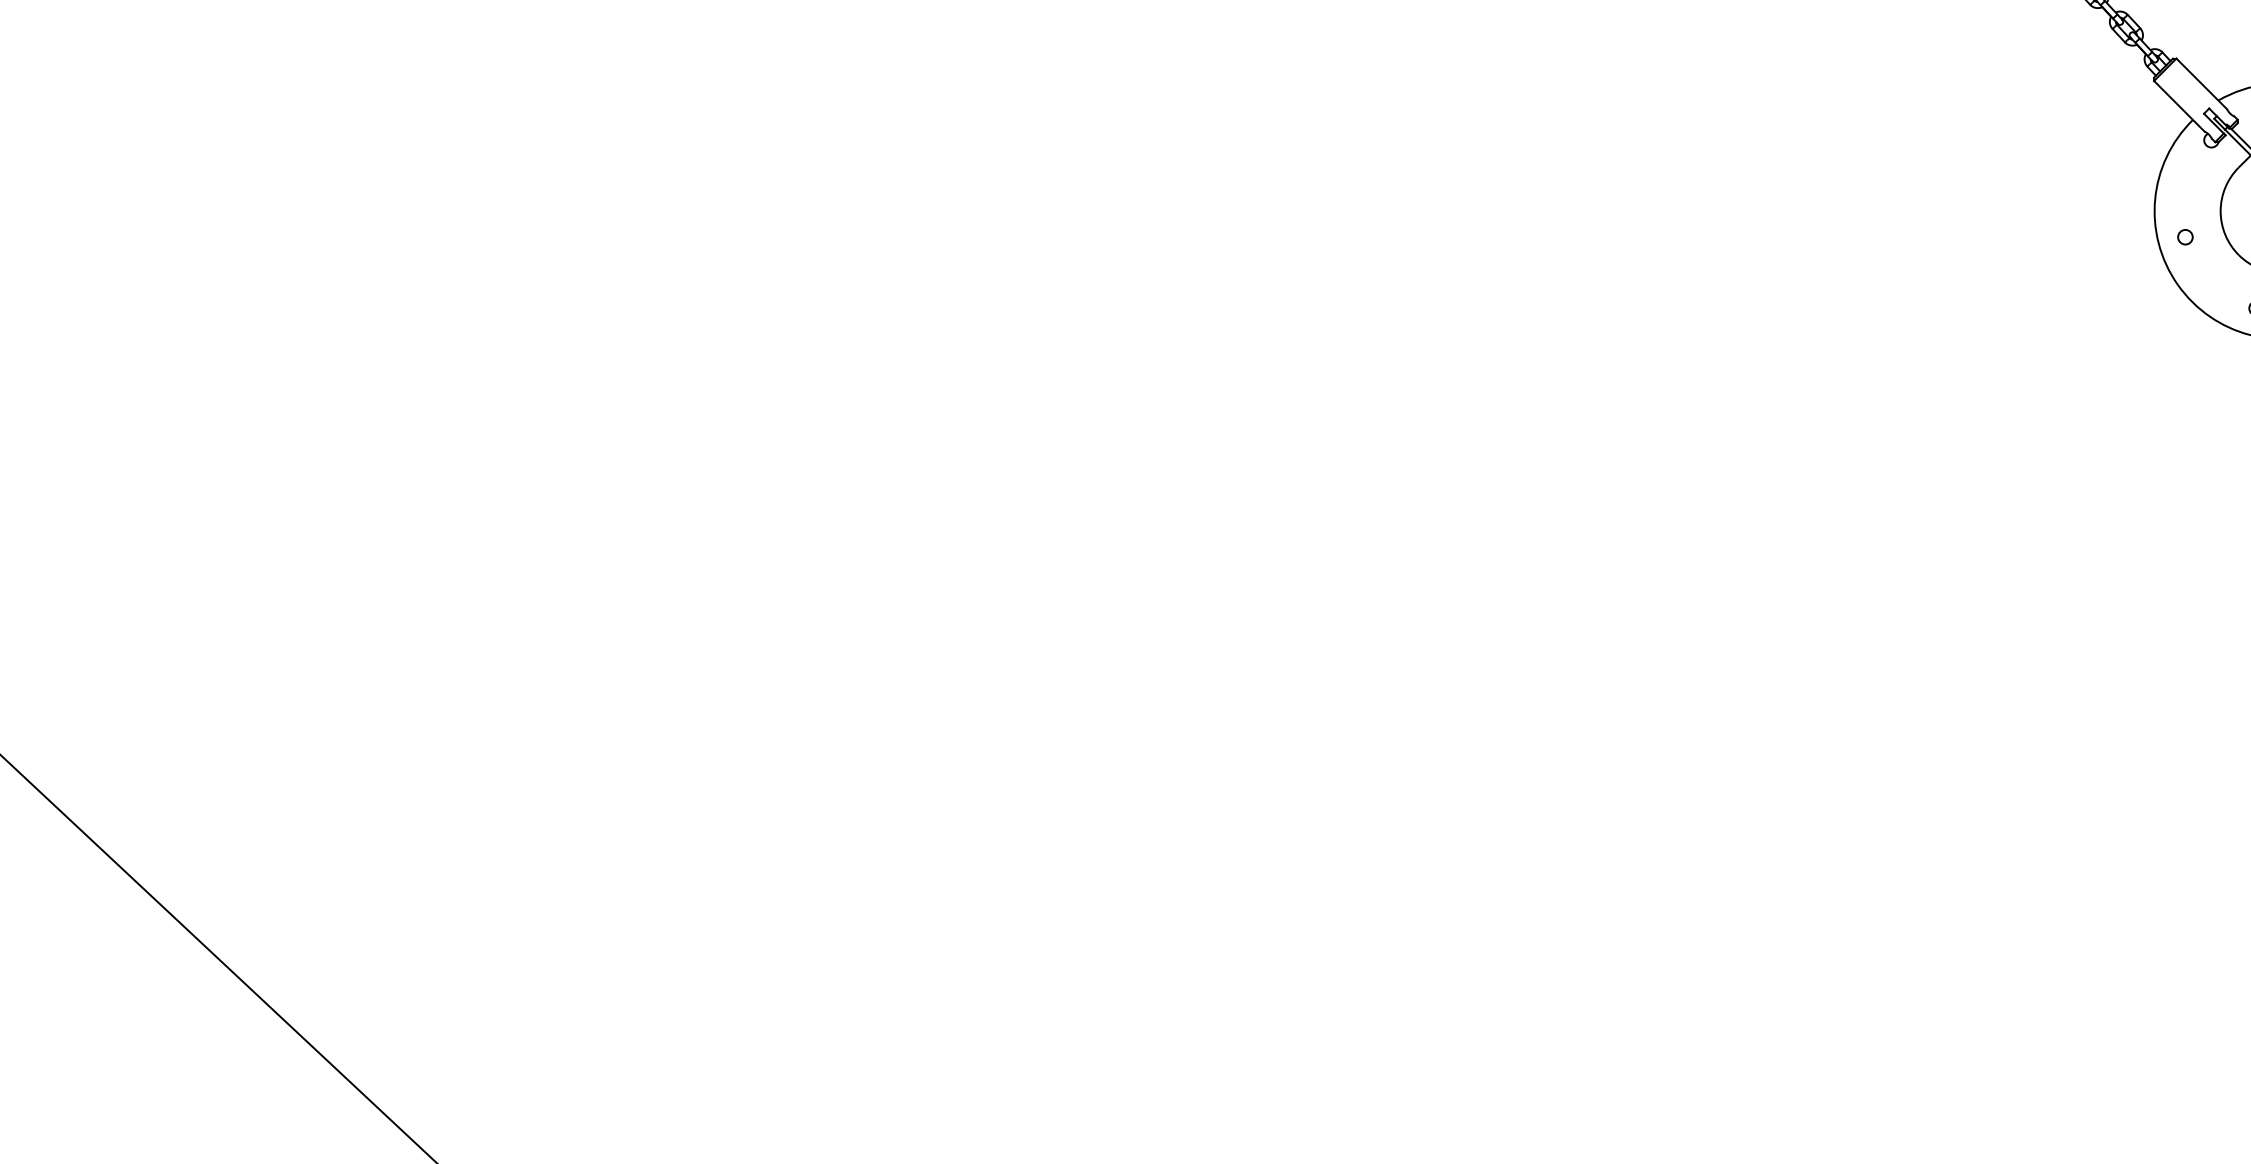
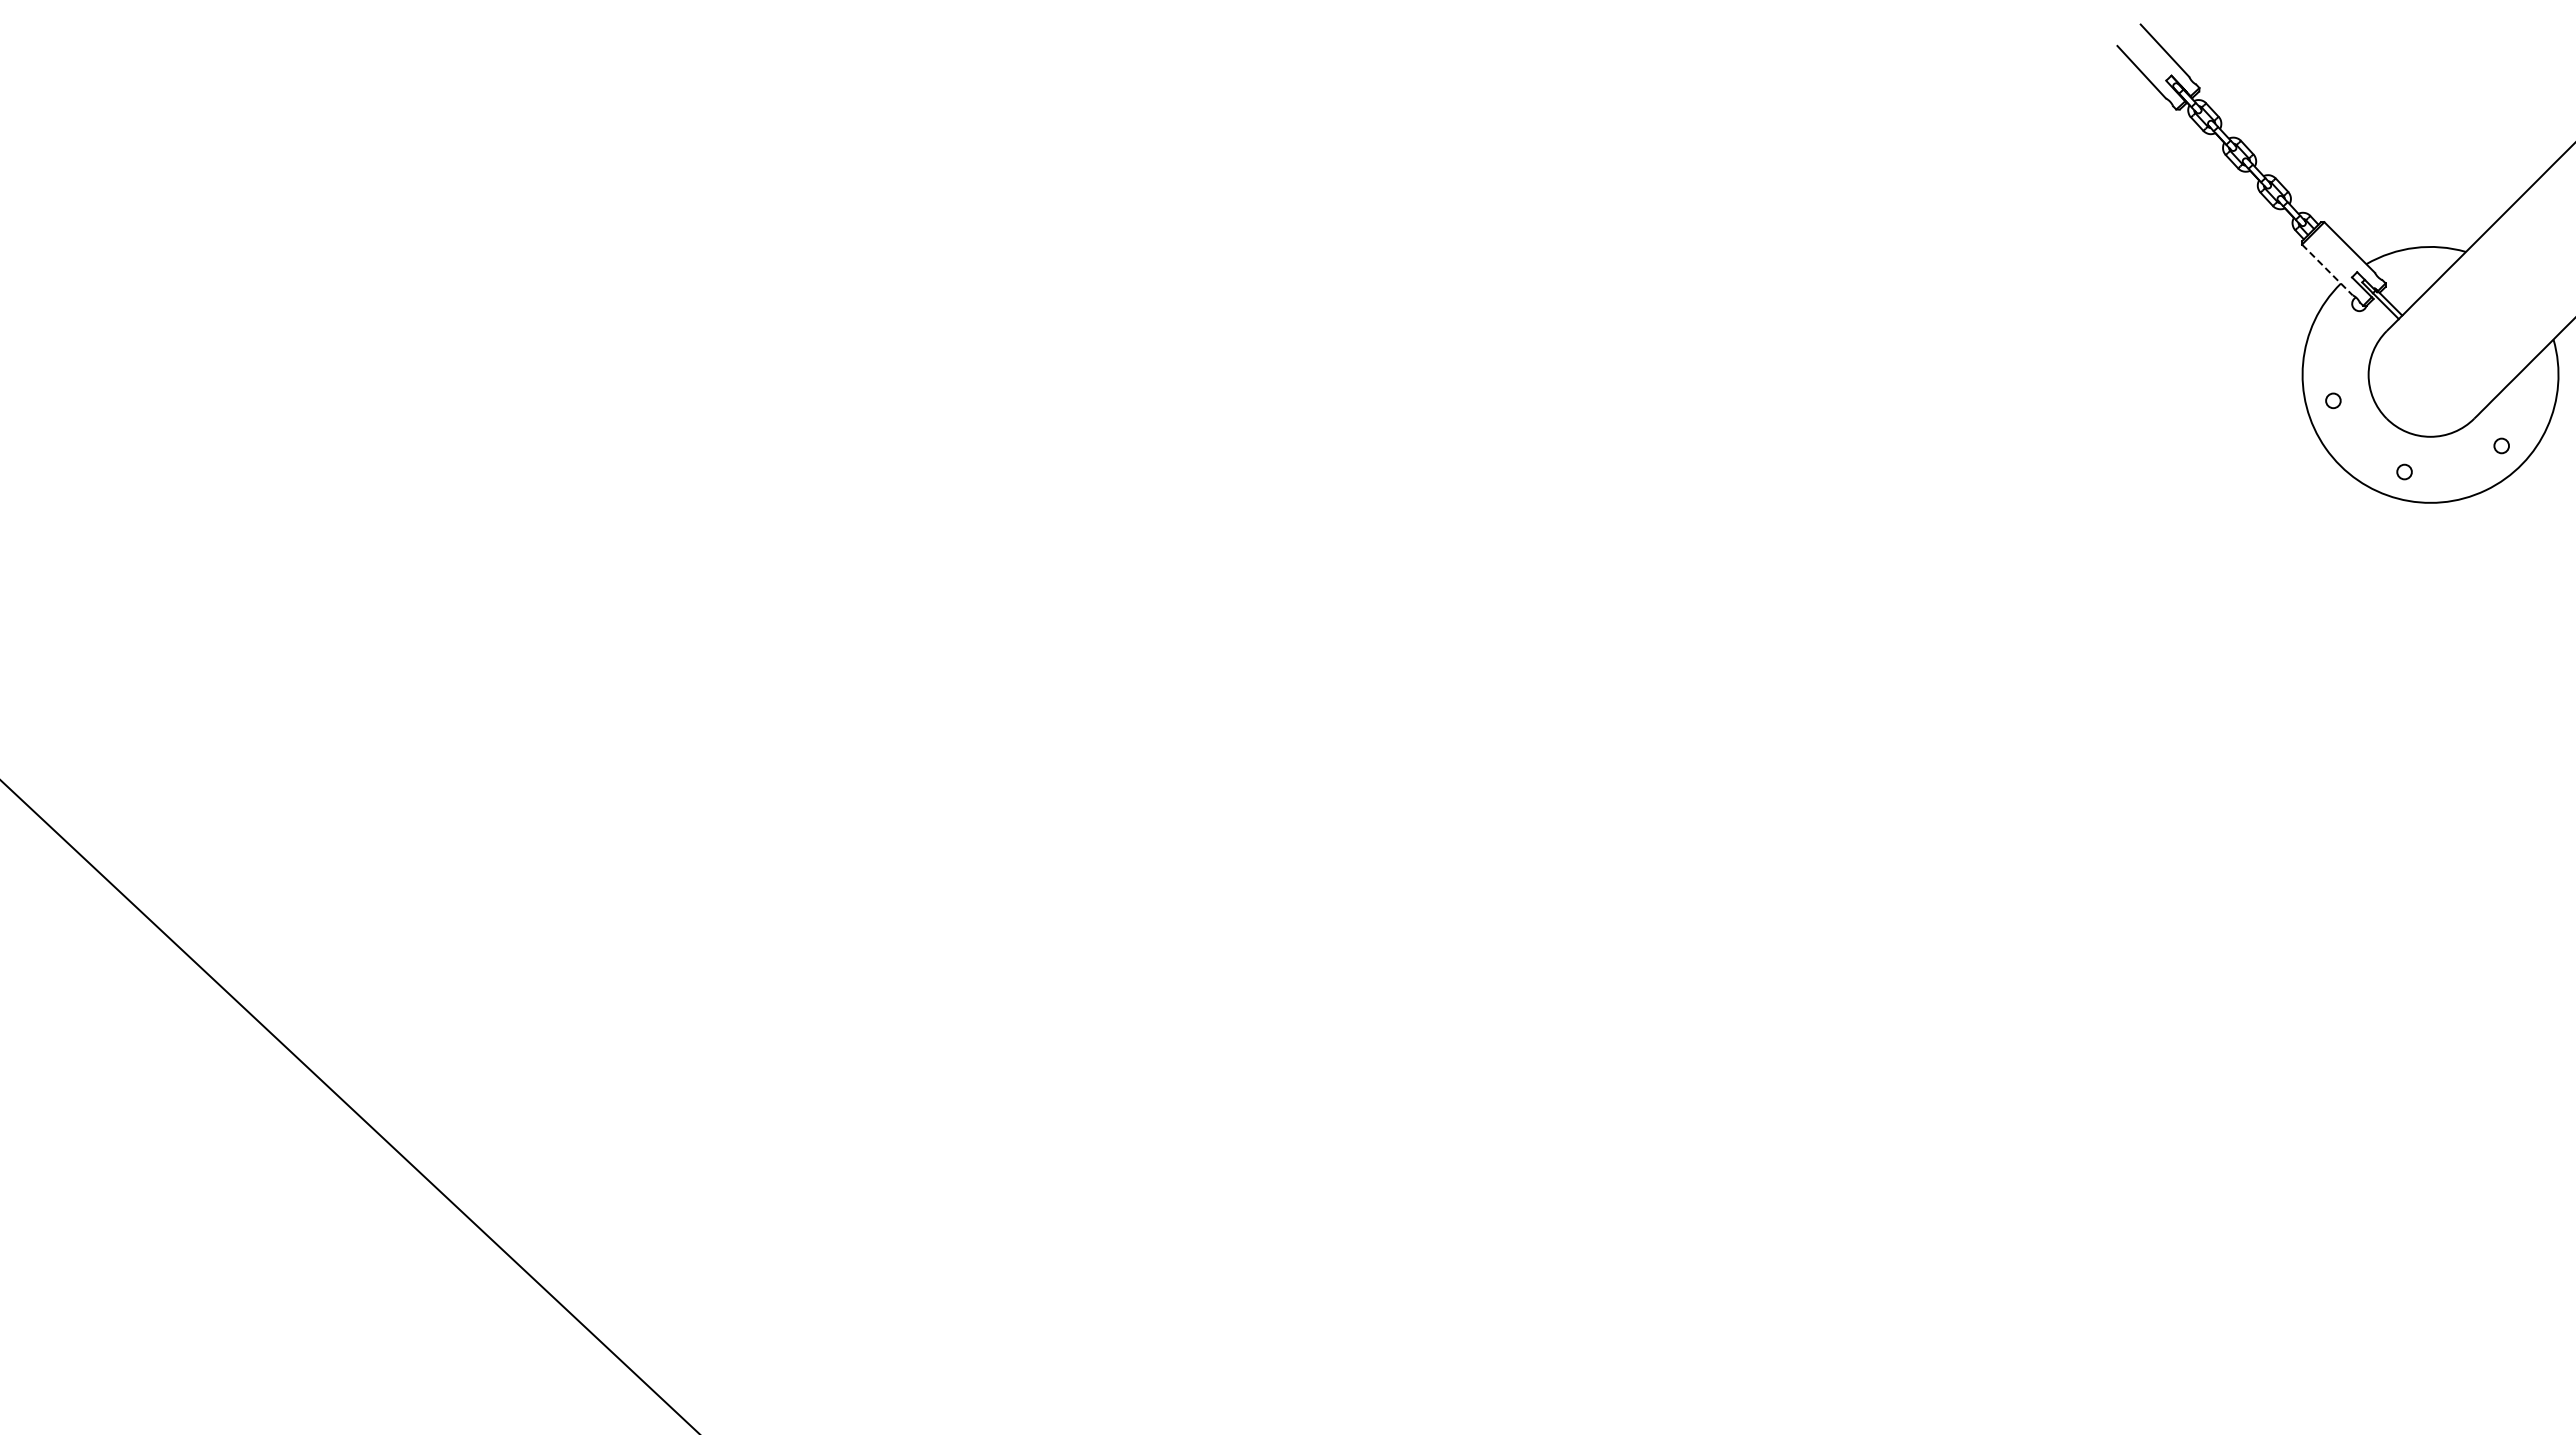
line: (2179, 105) -> (2327, 269), solid -> dashed

